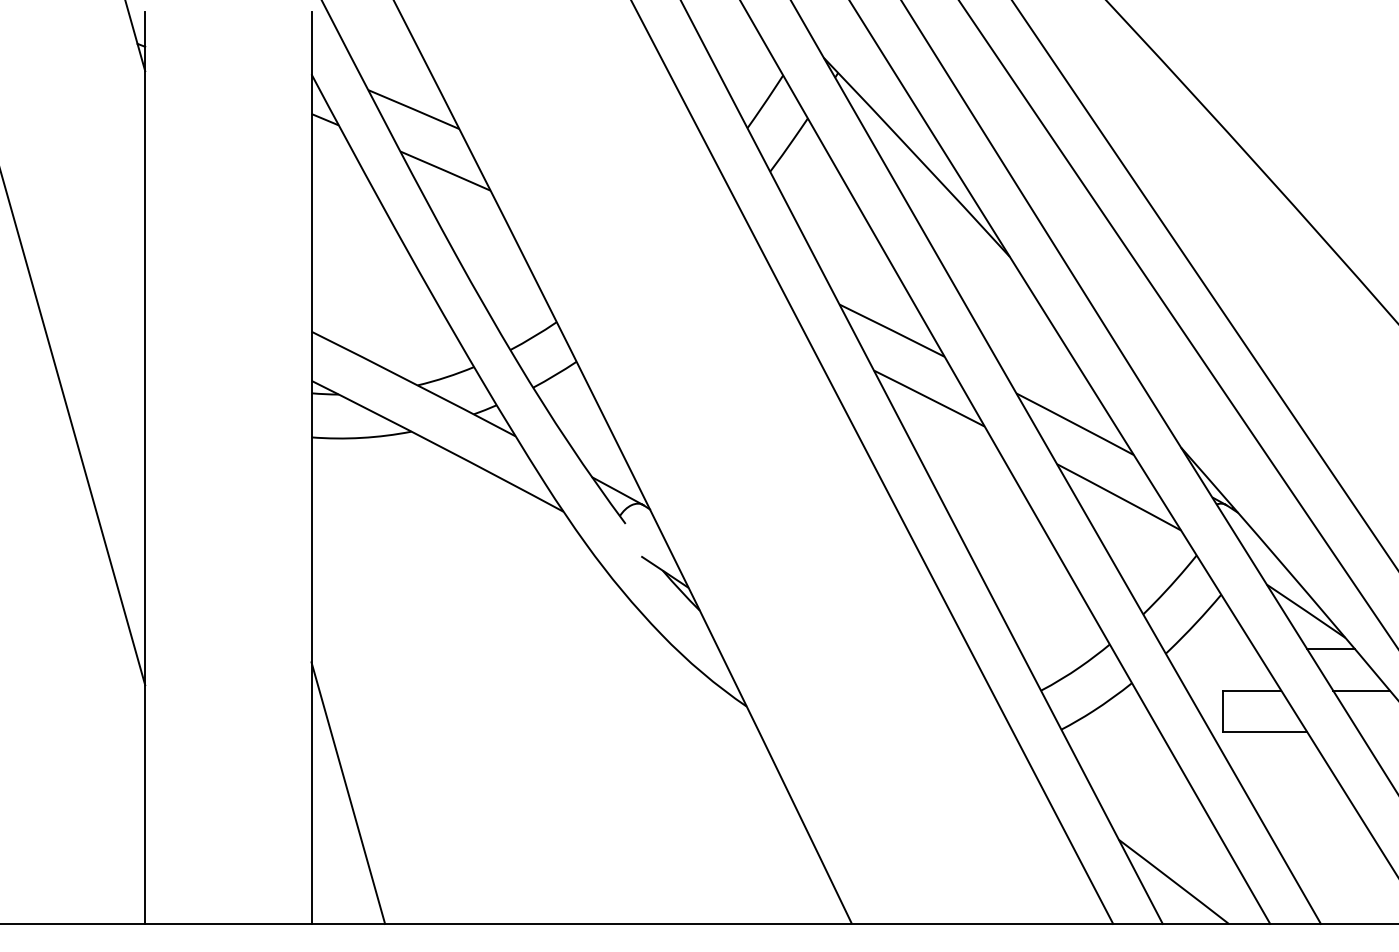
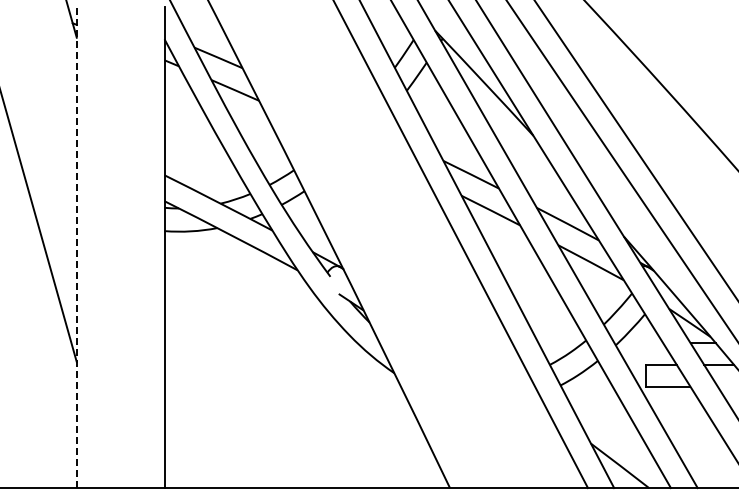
line: (144, 468) -> (76, 247), solid -> dashed
line: (347, 792) -> (183, 418), removed

